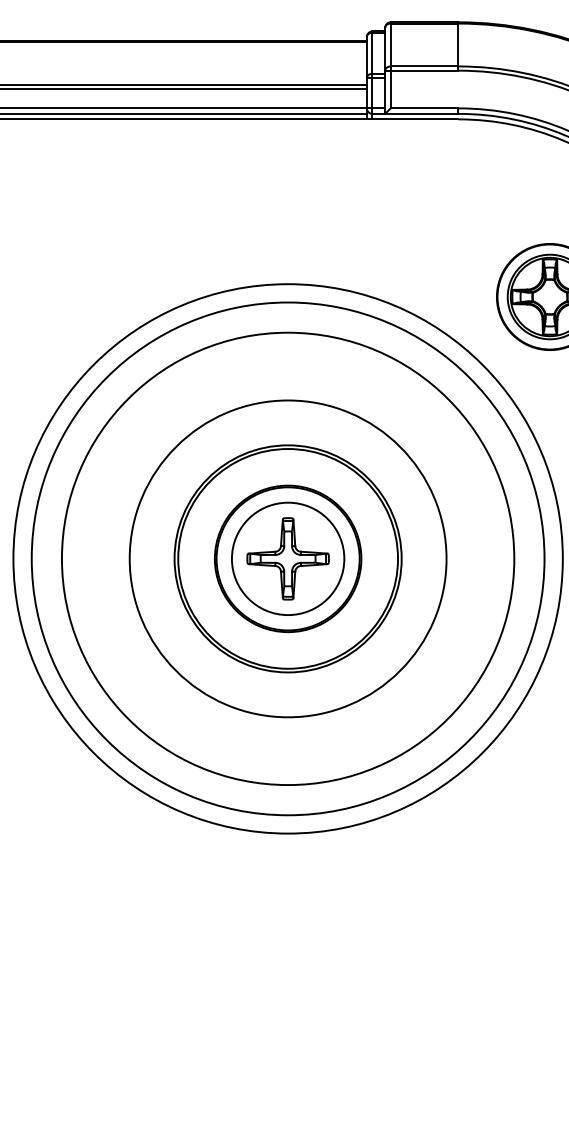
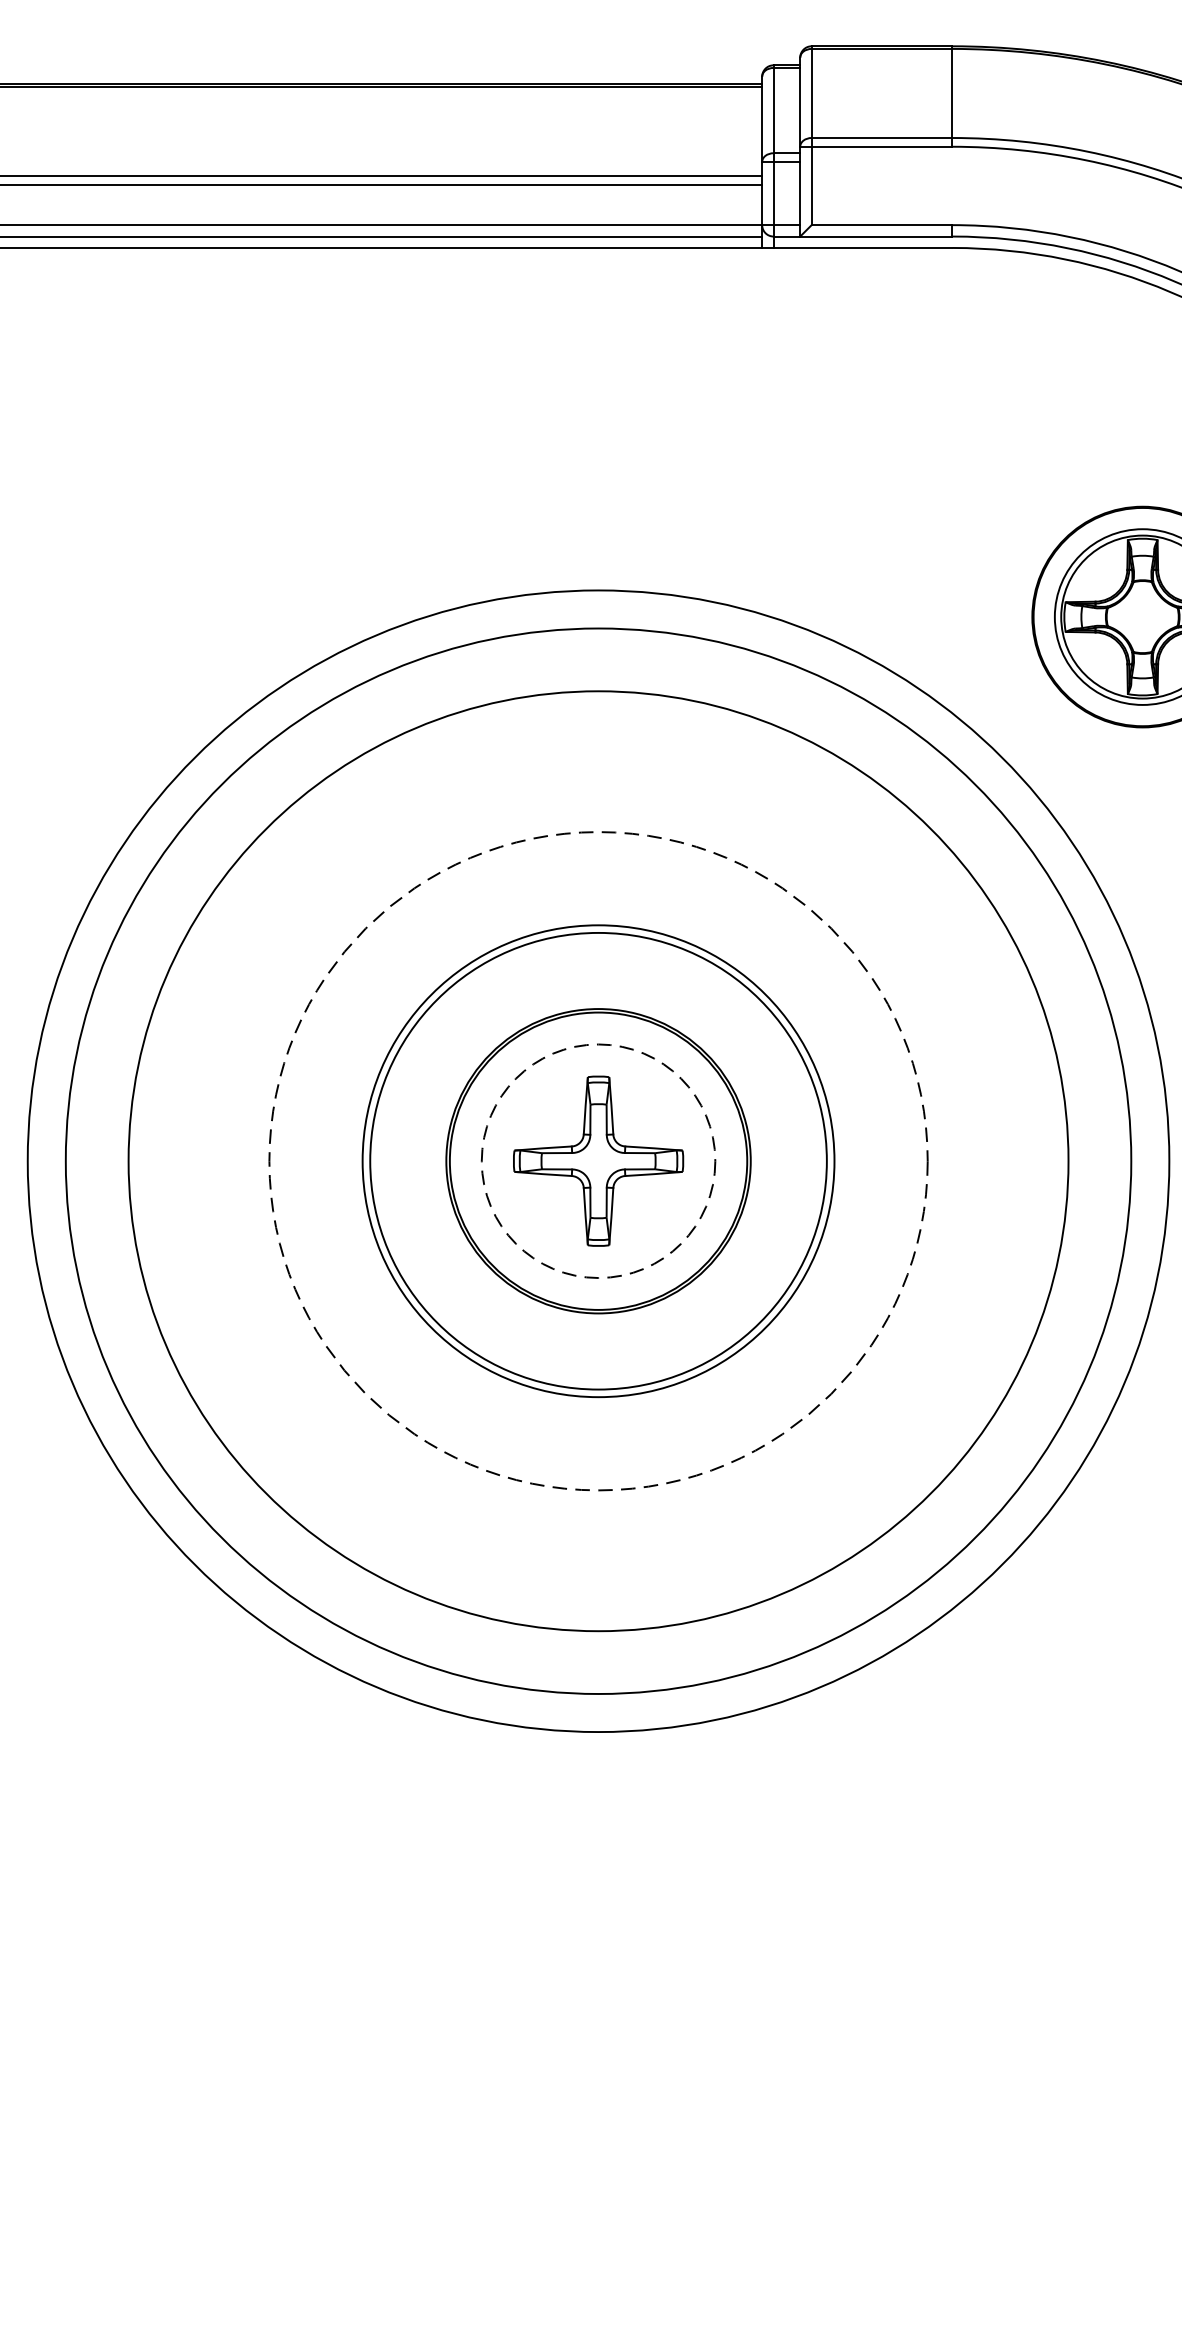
circle: (287, 558) -> (597, 1160), solid -> dashed
circle: (287, 558) -> (597, 1160), solid -> dashed

